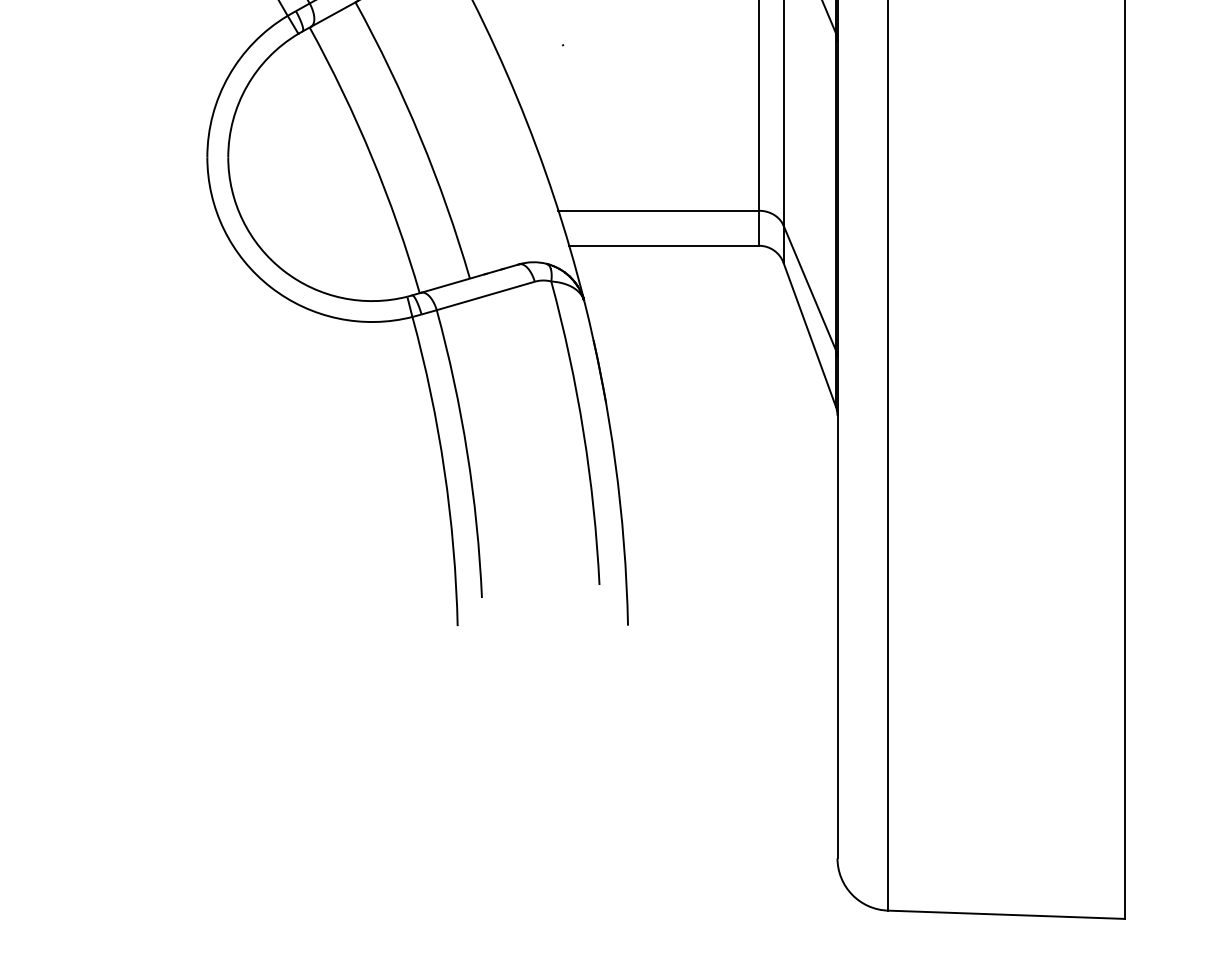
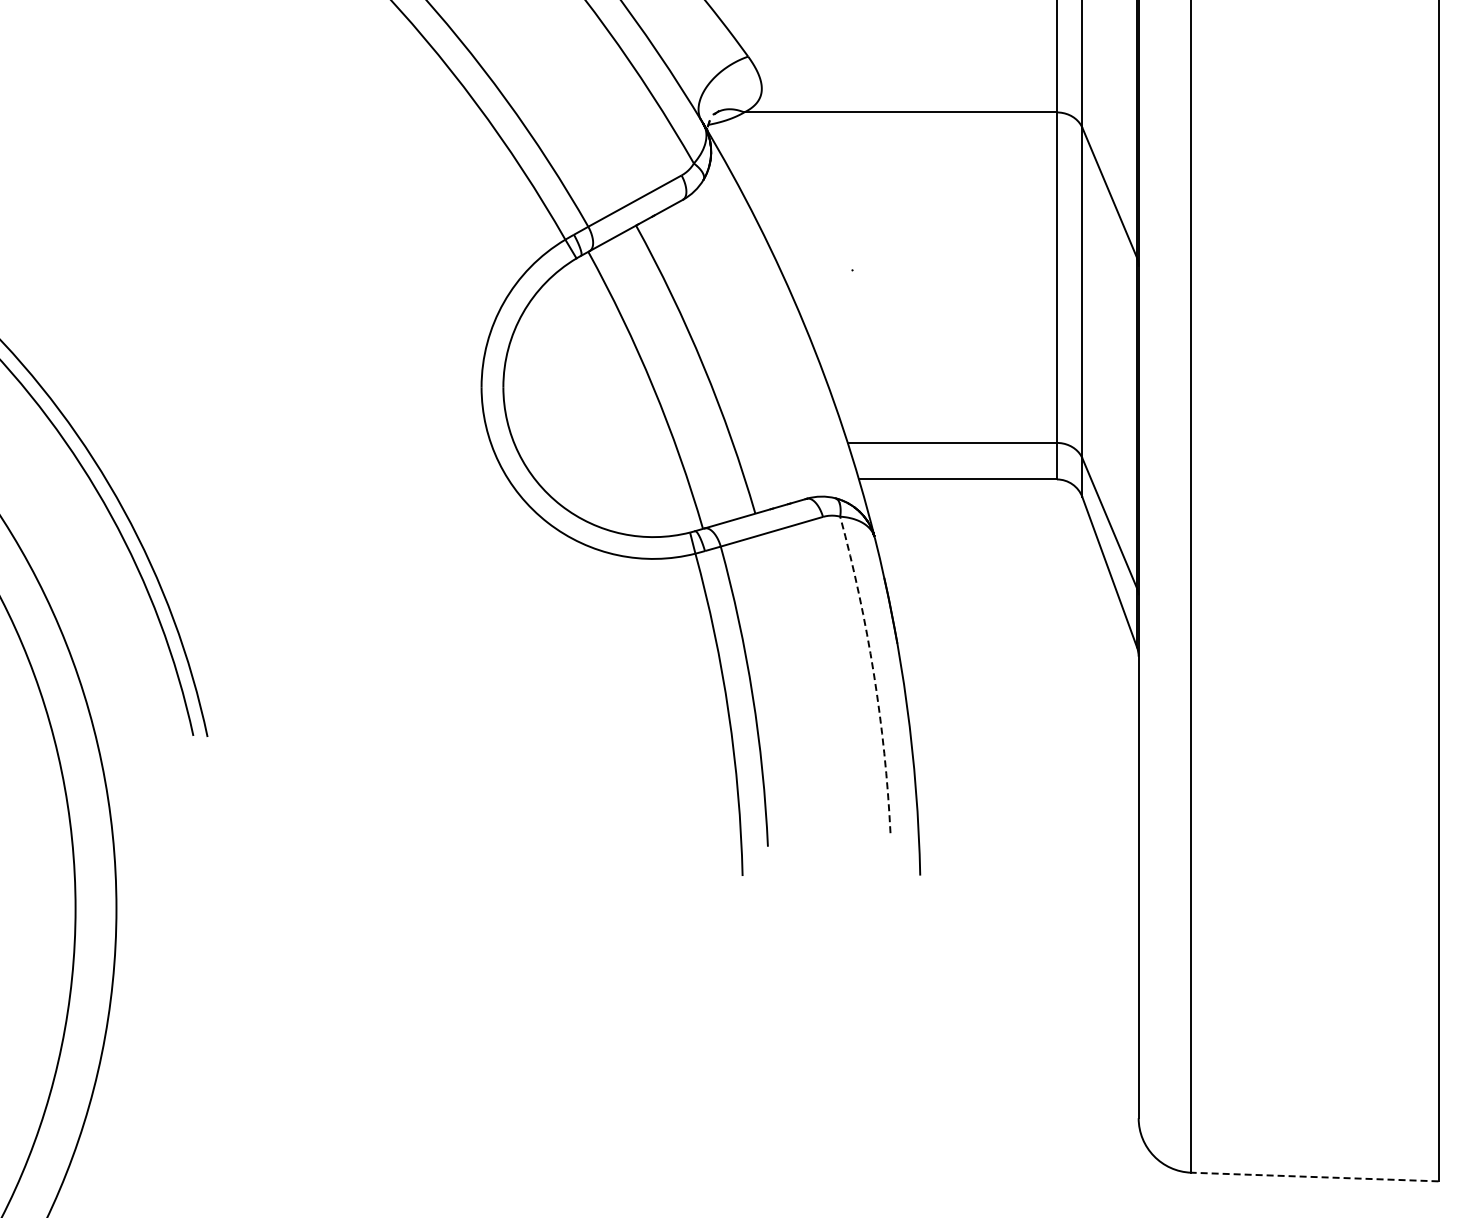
arc: (583, 431) -> (873, 673), solid -> dashed
line: (1006, 915) -> (1314, 1177), solid -> dashed

